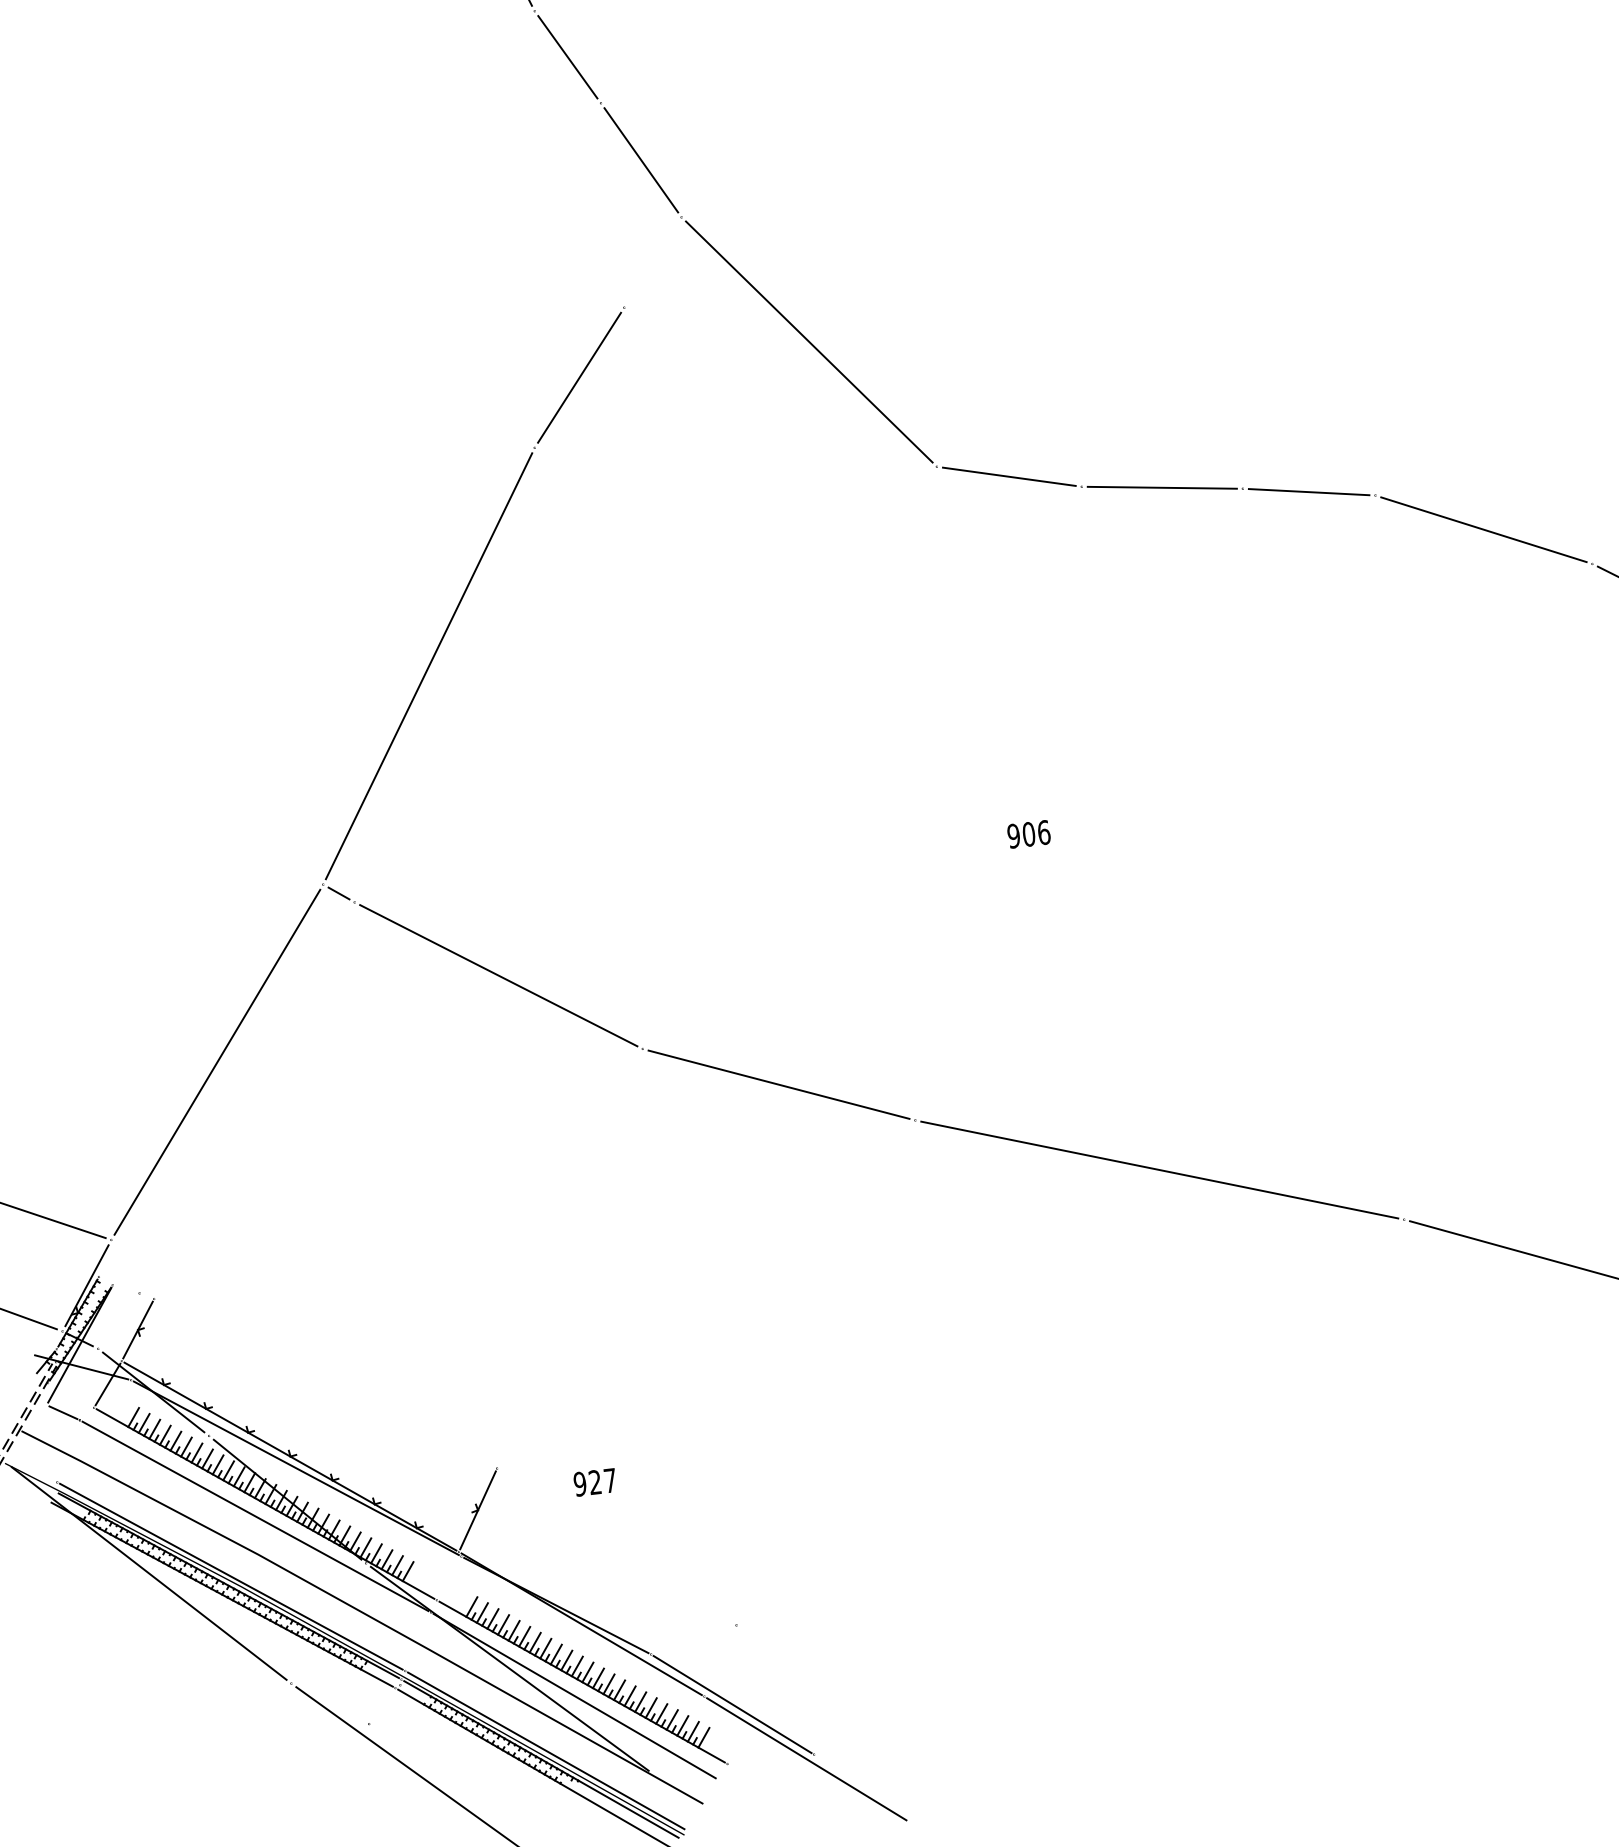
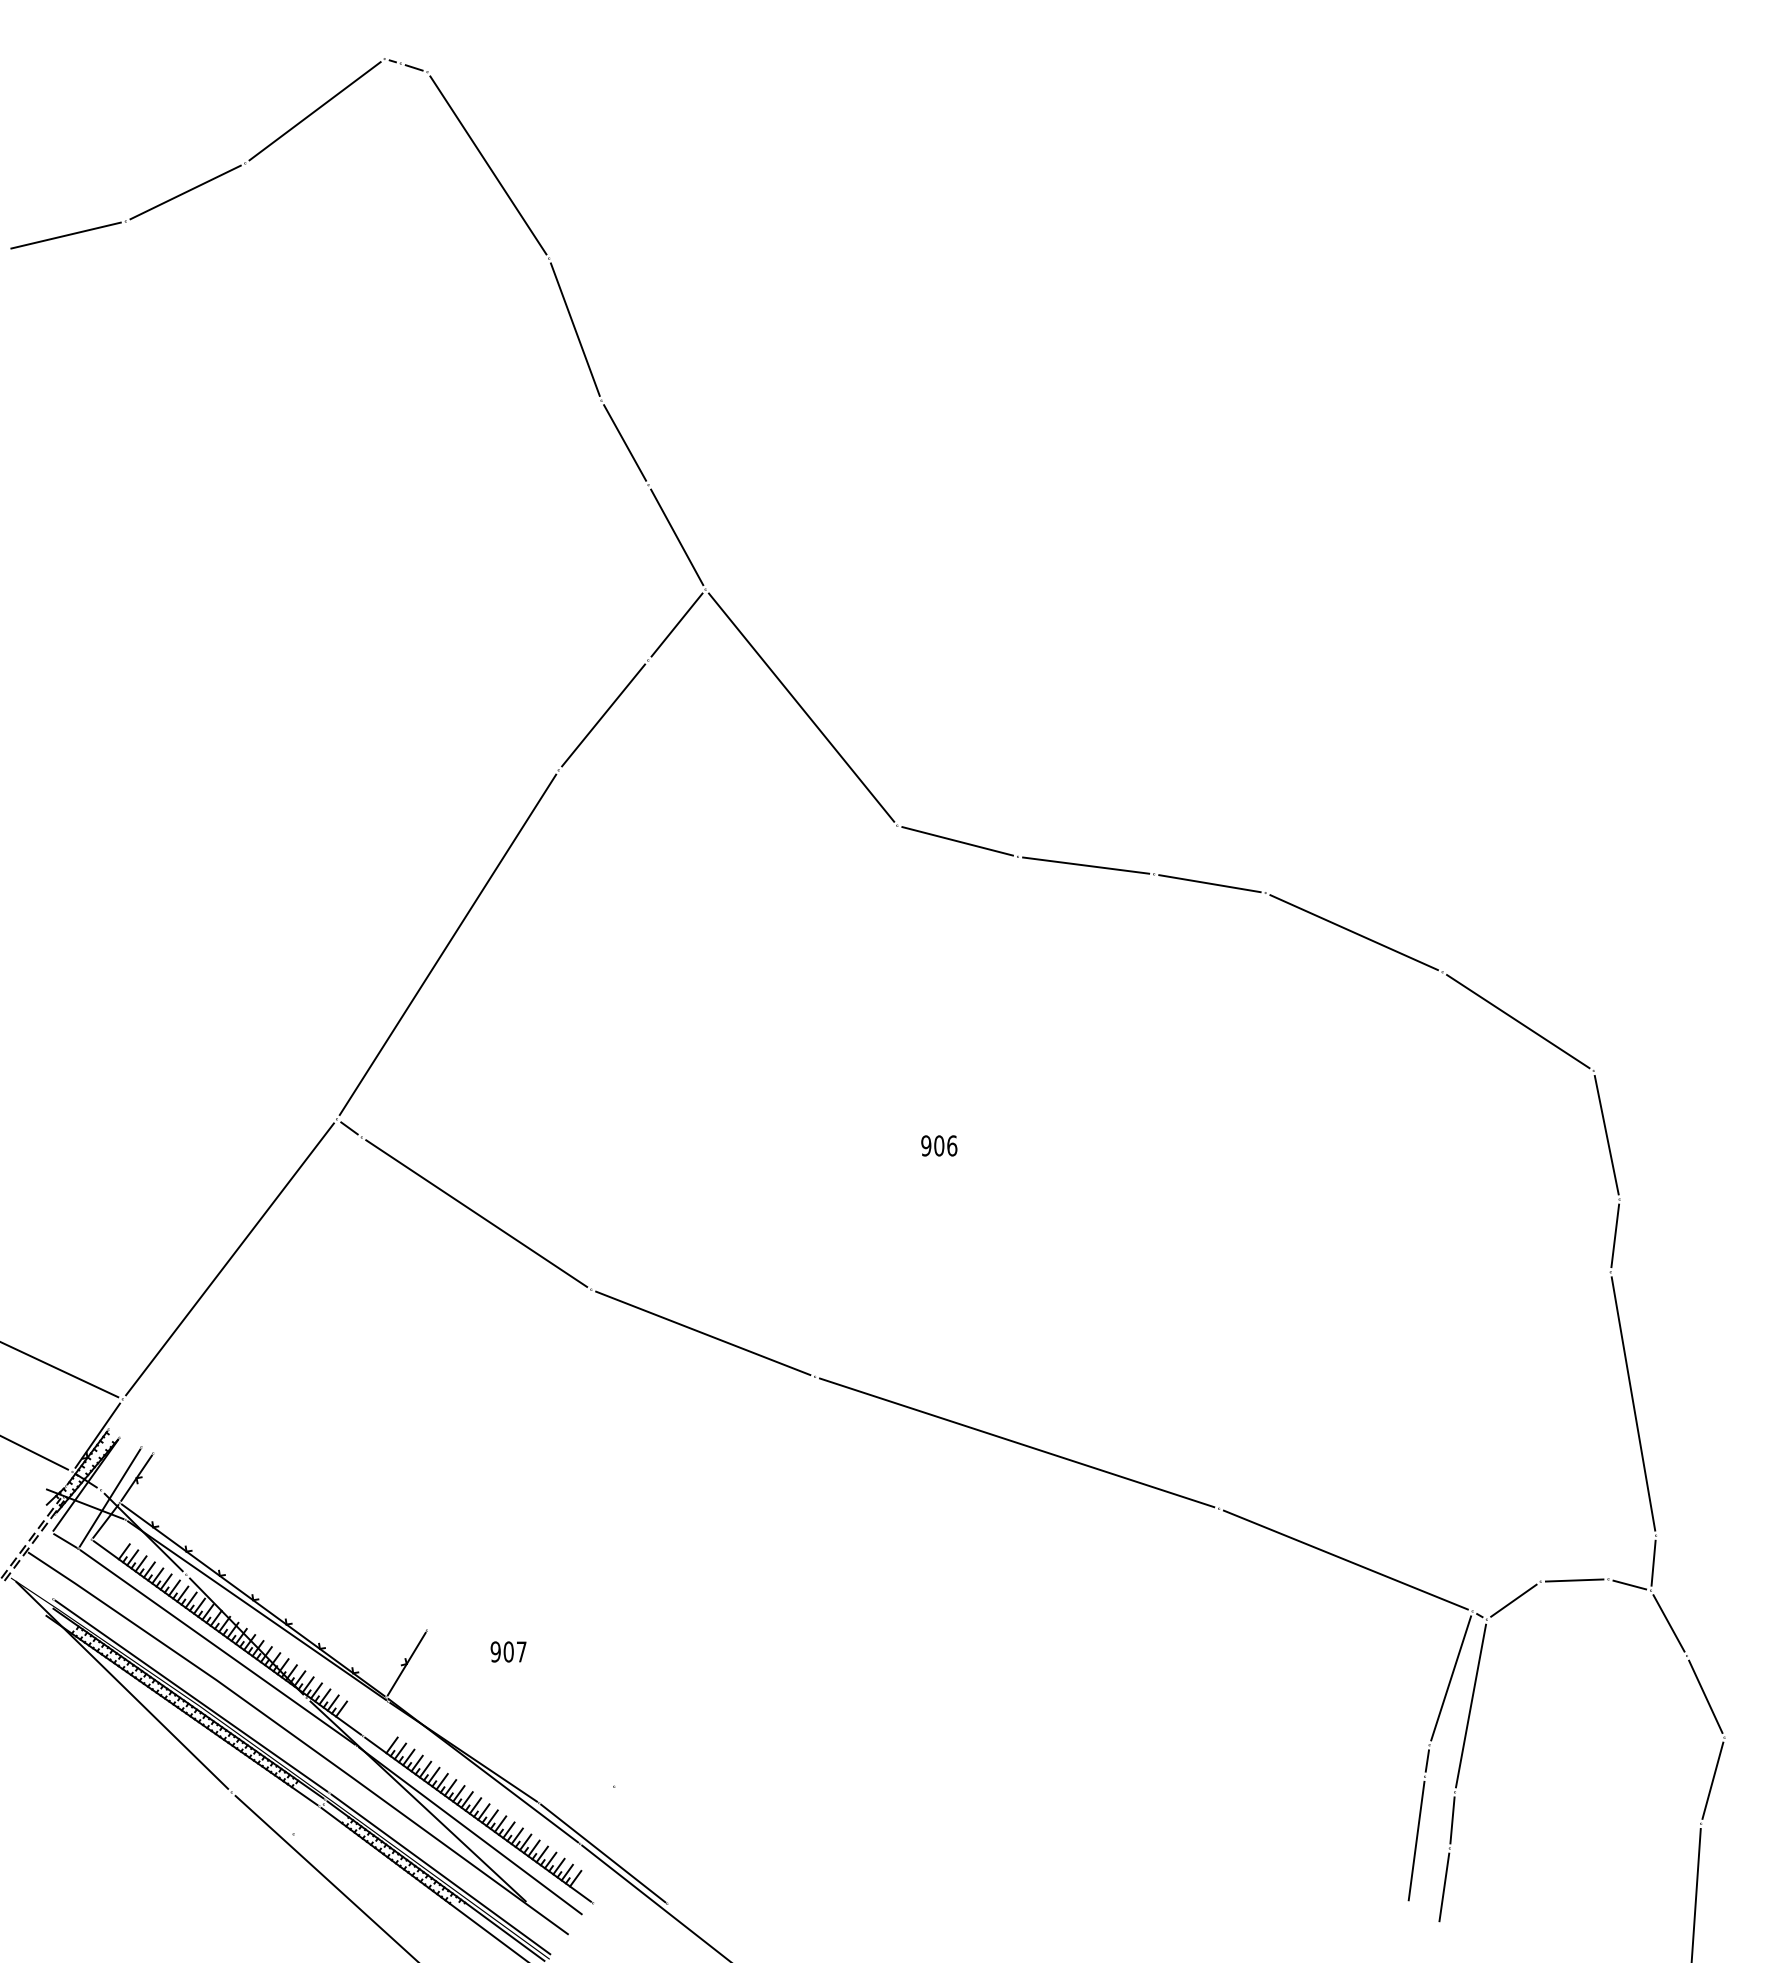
line: (652, 261) -> (676, 624), added
line: (109, 1356) -> (109, 1497), added
text: (594, 1481) -> (508, 1651), 927 -> 907

